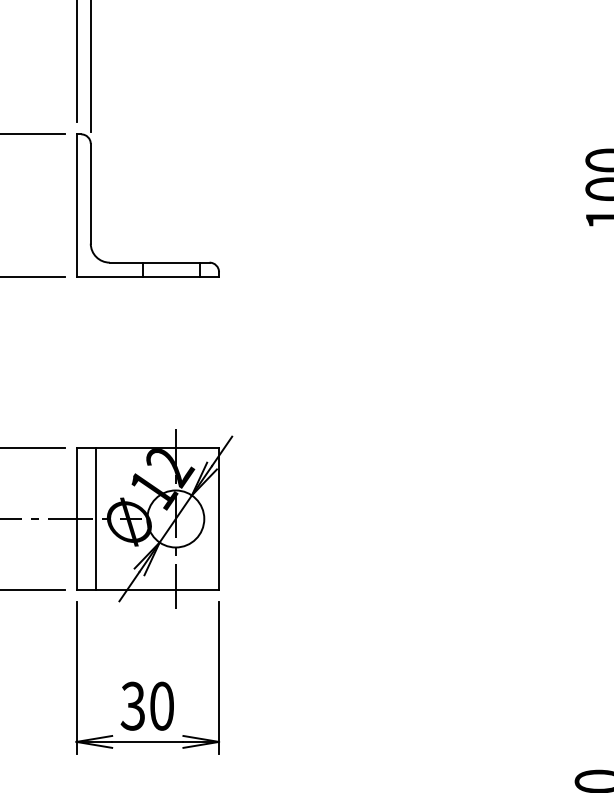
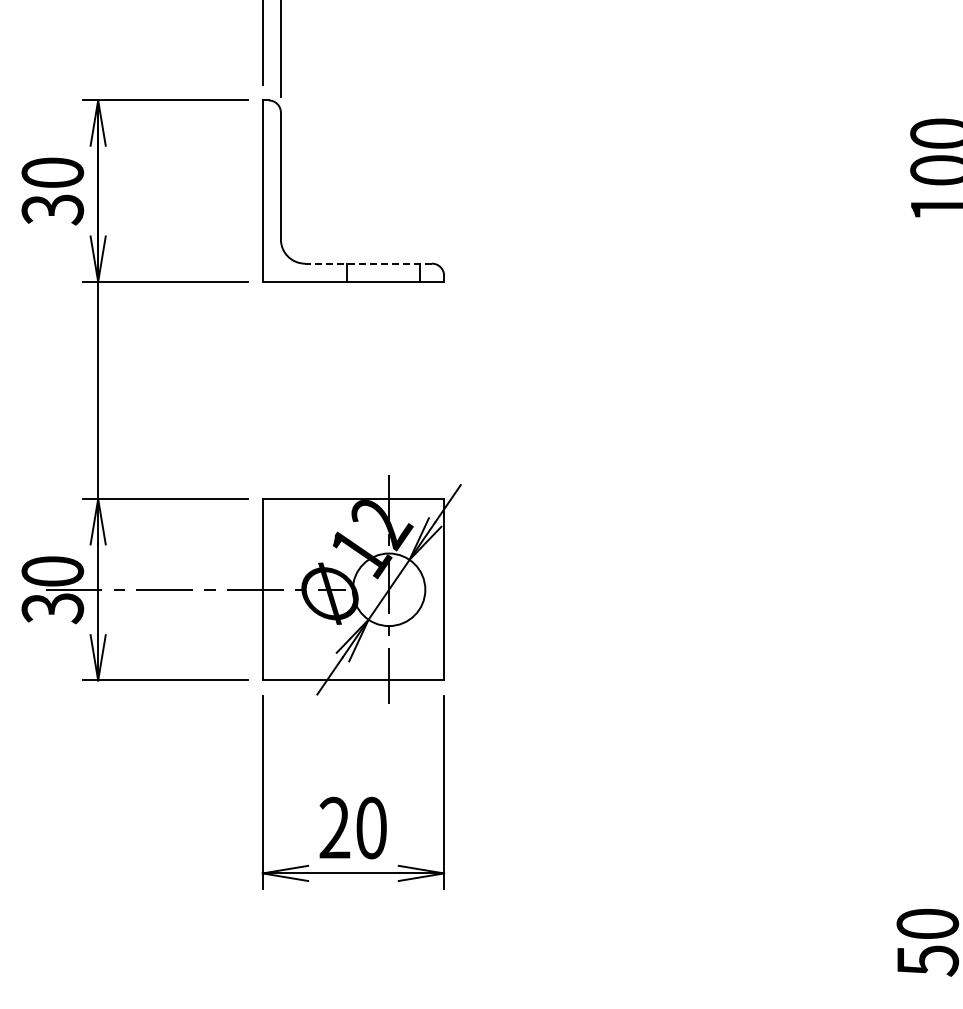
line: (159, 262) -> (368, 263), solid -> dashed
line: (95, 518) -> (286, 589), removed
text: (132, 706) -> (334, 828), 30 -> 20

